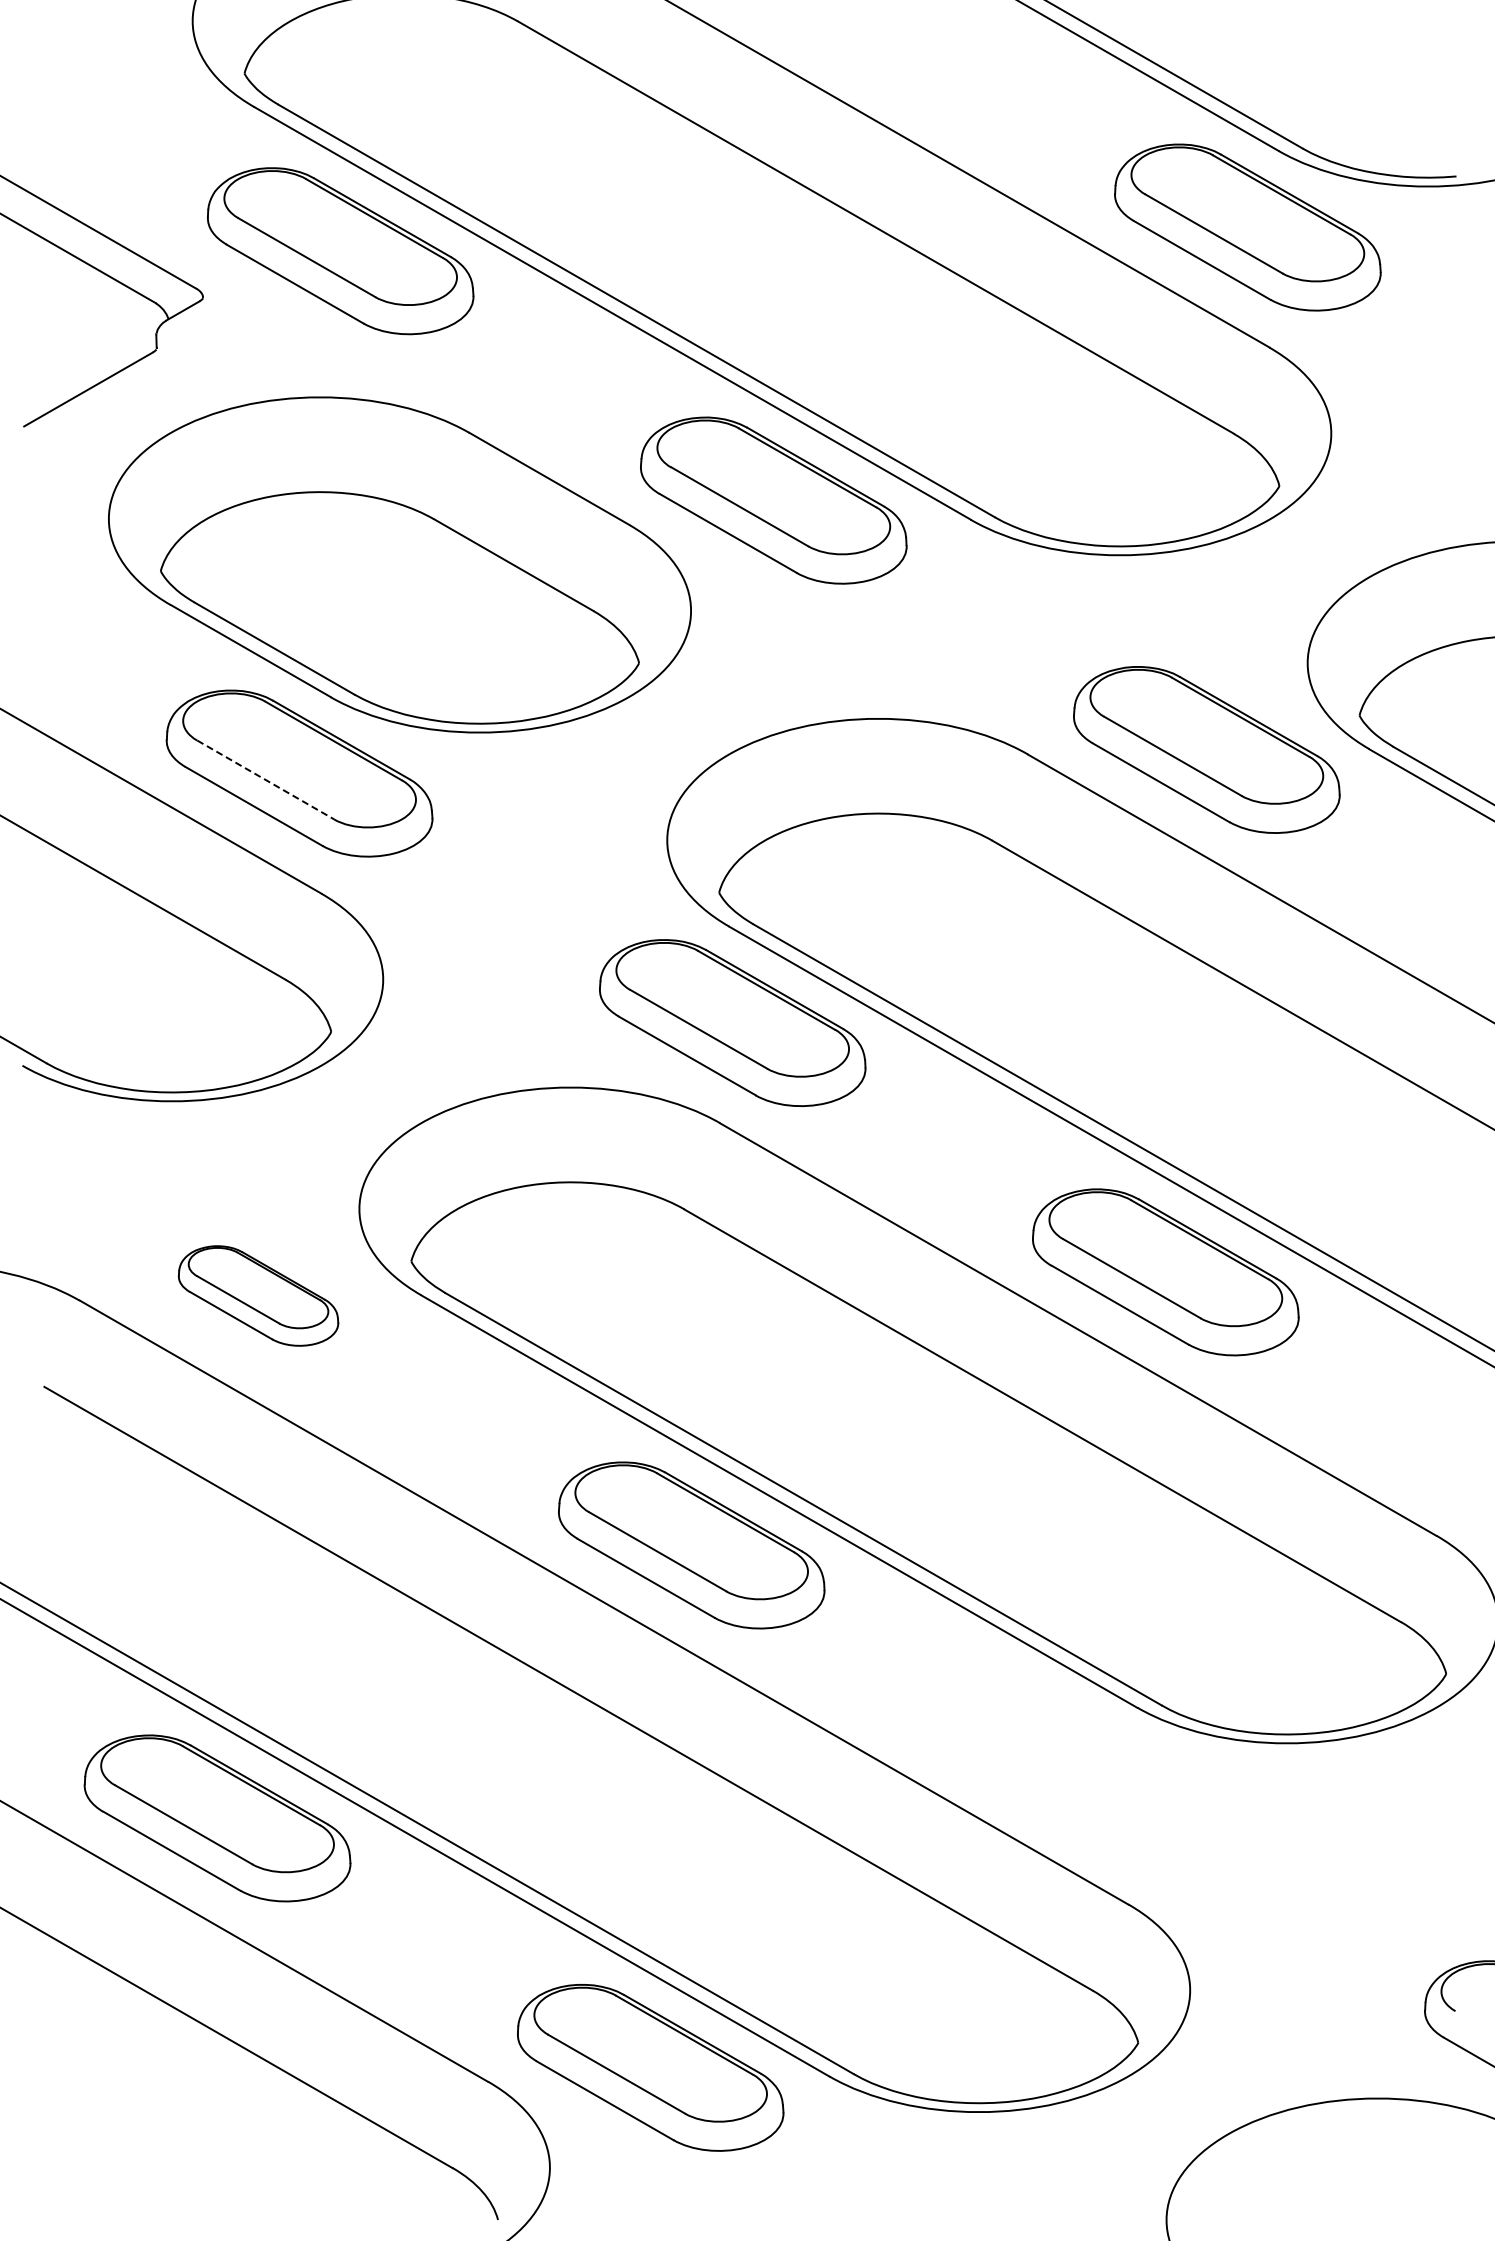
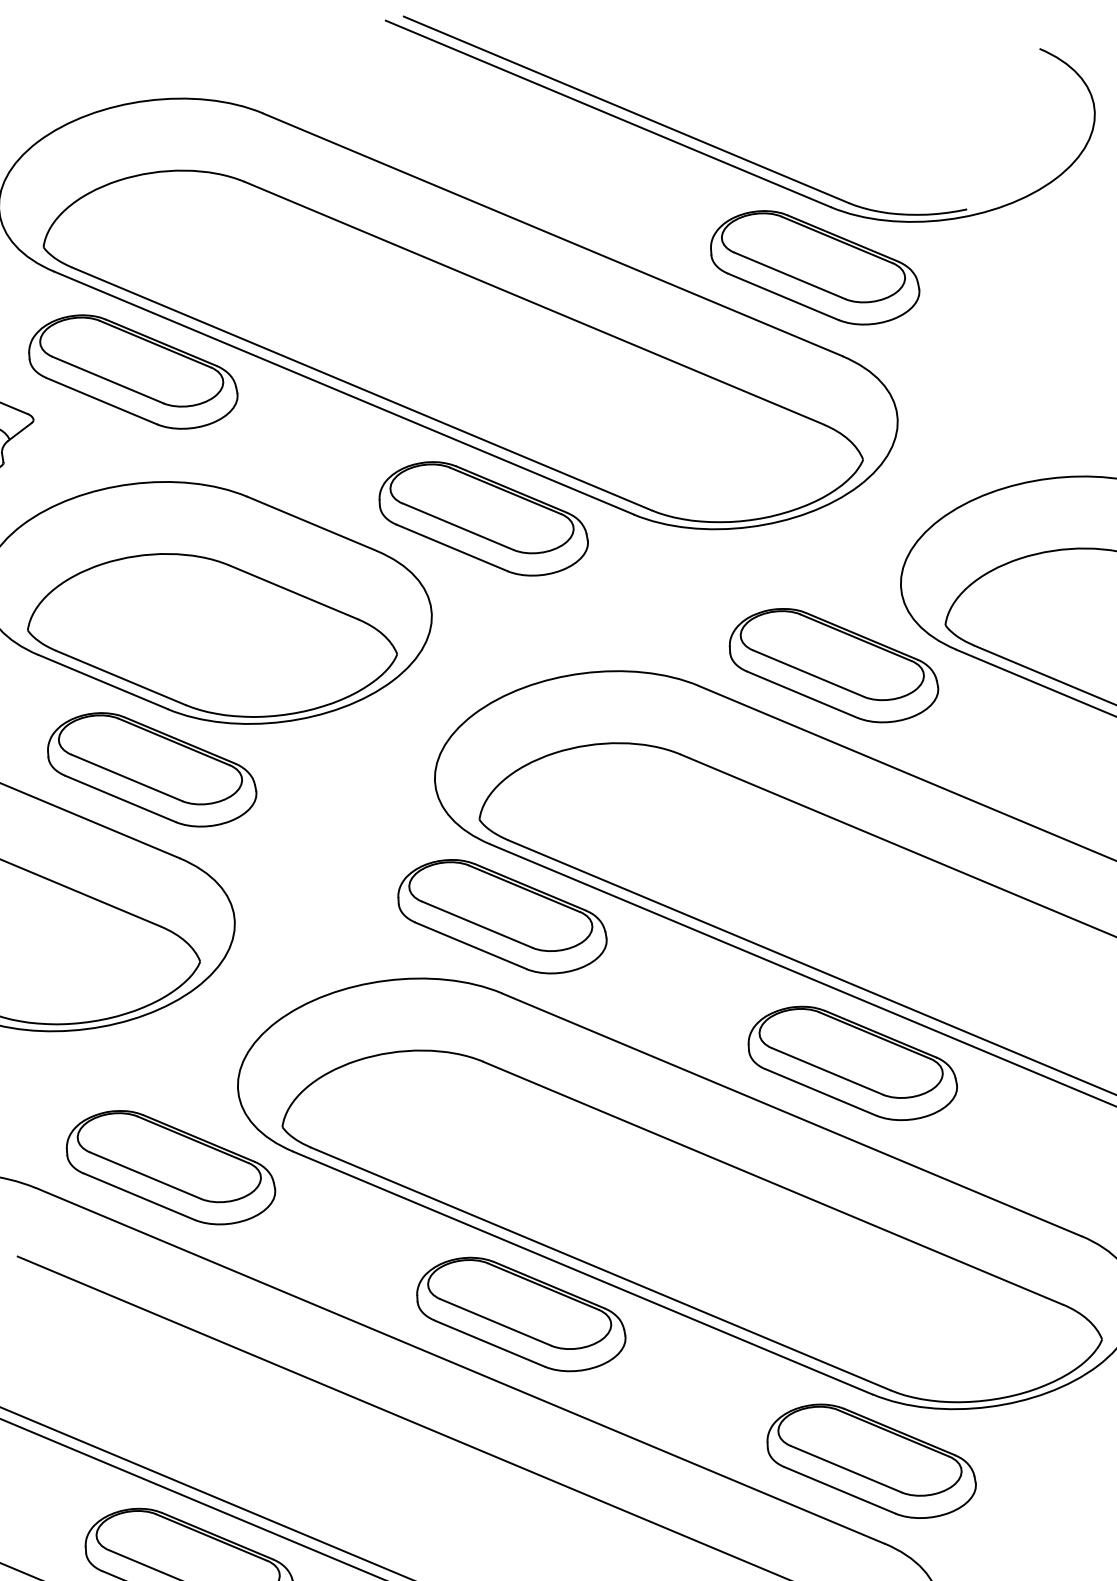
line: (265, 779) -> (126, 777), dashed -> solid
part: (258, 1295) -> (170, 1167), size x1.67
part: (1124, 1794) -> (870, 1461), added

